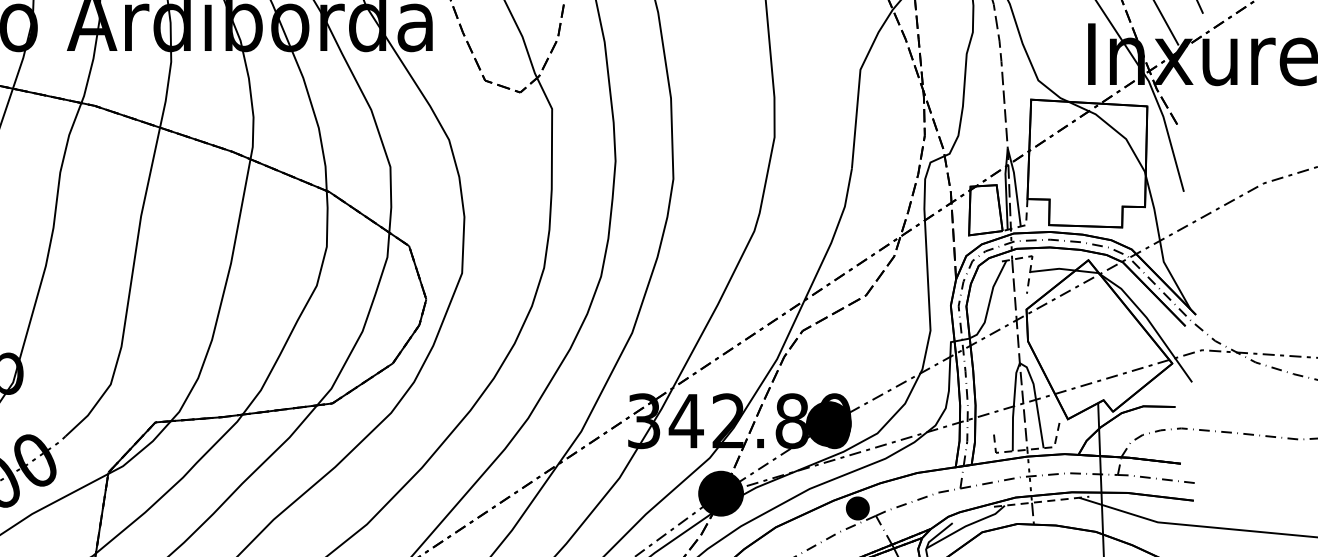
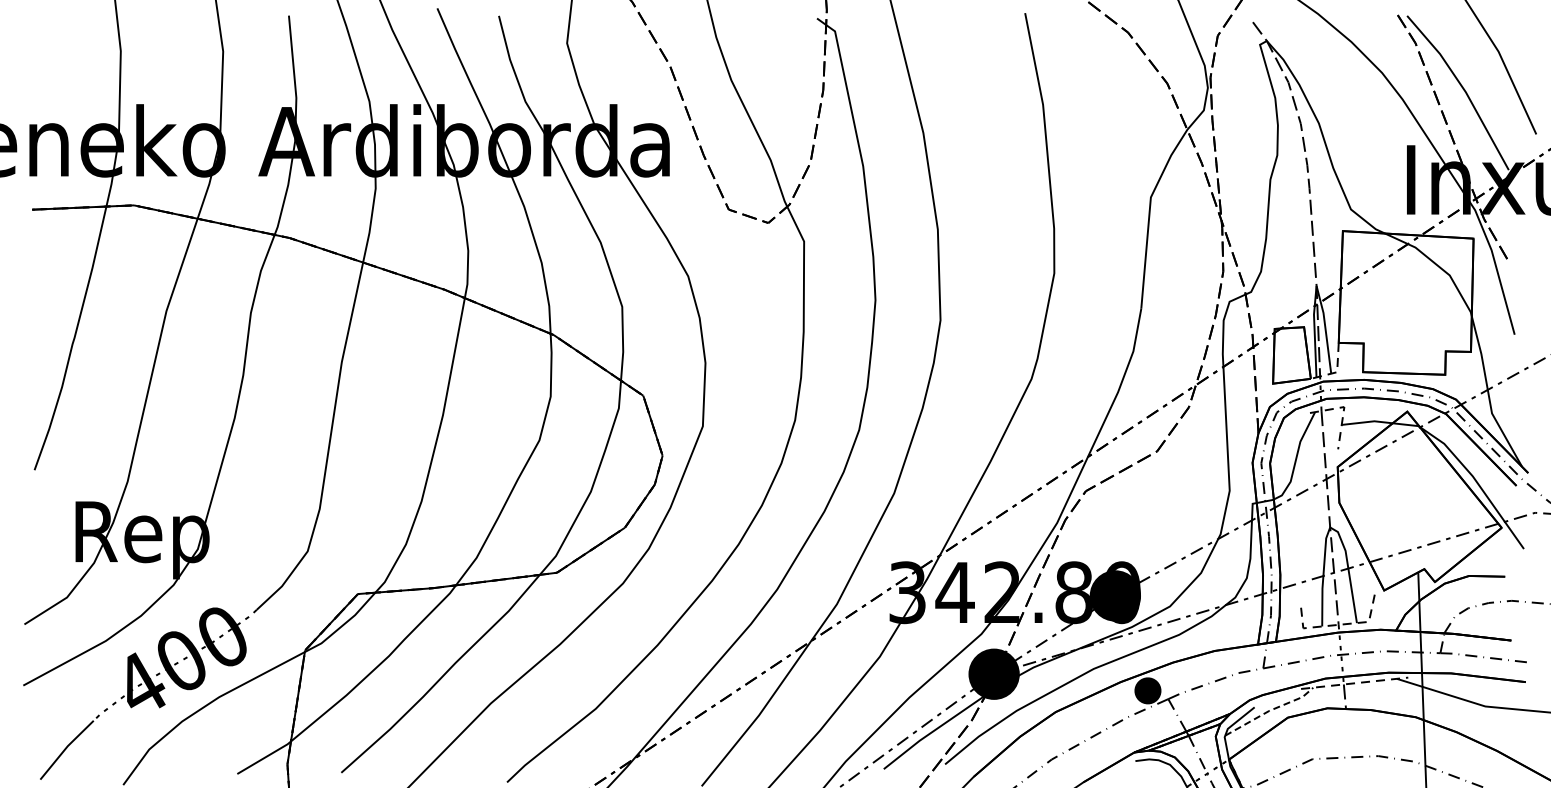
line: (966, 525) -> (1270, 710), solid -> dashed

